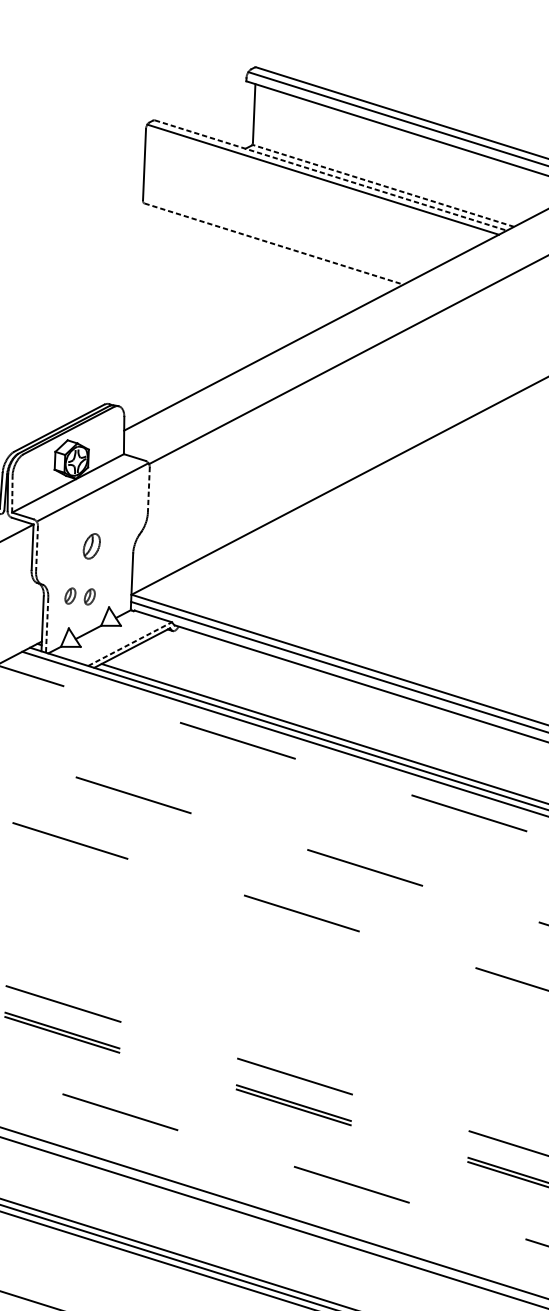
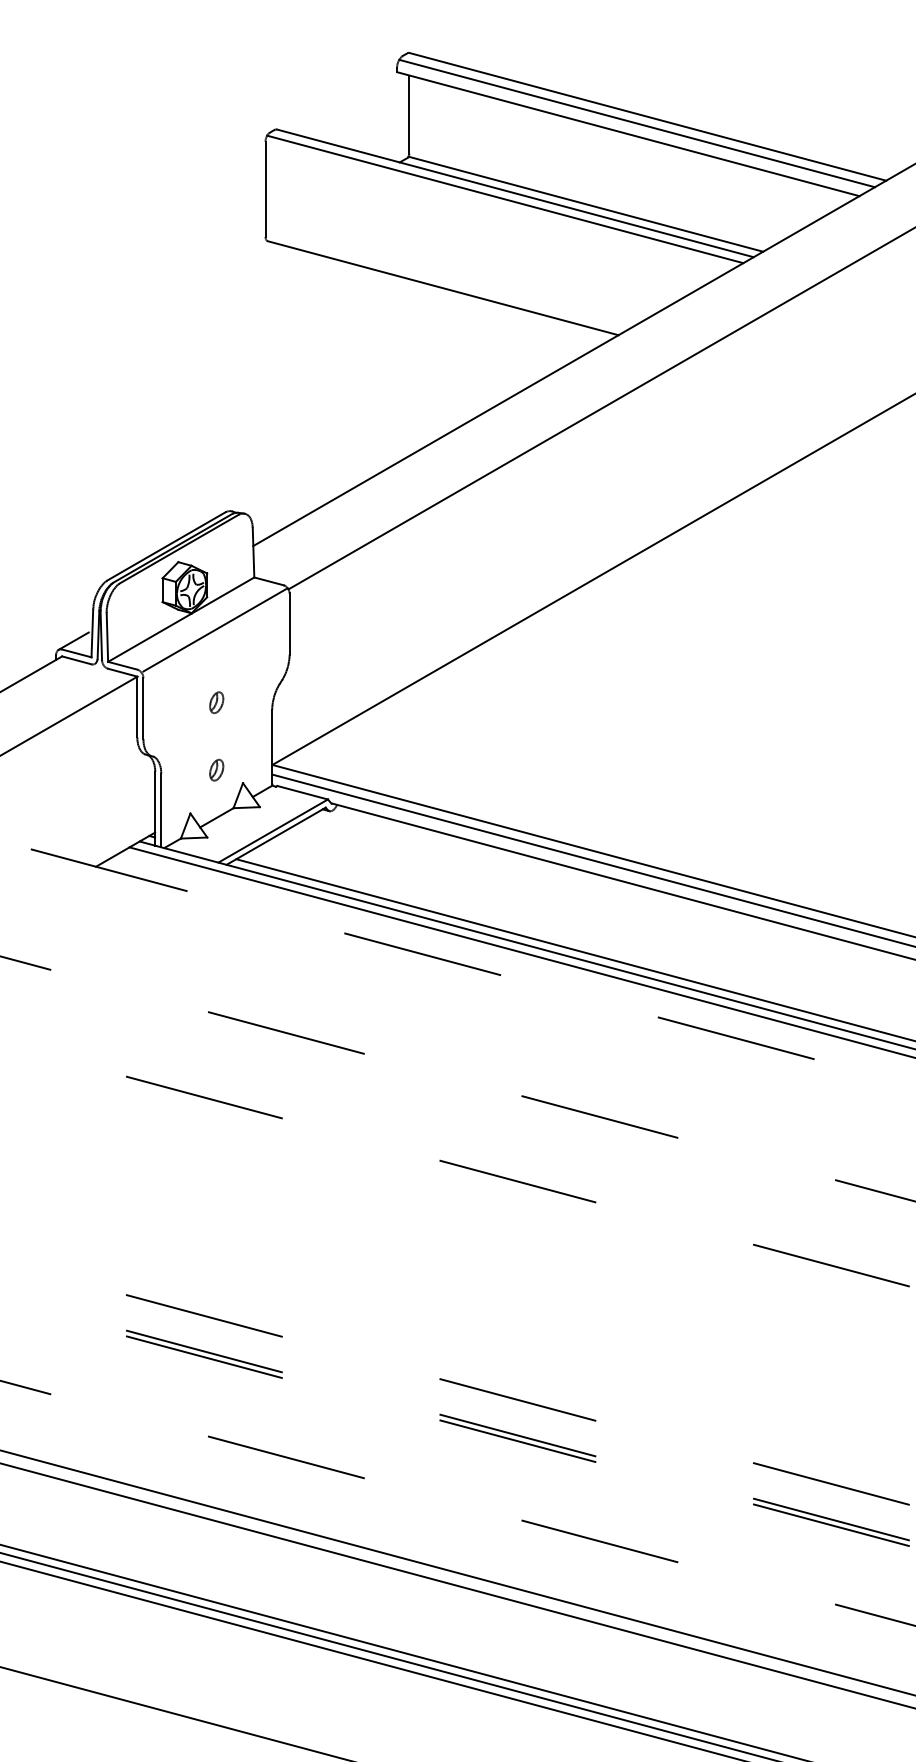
line: (330, 175) -> (515, 193), dashed -> solid
line: (382, 186) -> (585, 204), dashed -> solid
line: (274, 244) -> (443, 288), dashed -> solid
line: (148, 489) -> (289, 623), dashed -> solid
line: (12, 493) -> (107, 636), dashed -> solid
part: (91, 546) -> (216, 702), size x0.62
line: (37, 549) -> (143, 709), dashed -> solid
part: (70, 595) -> (190, 769), removed
line: (47, 625) -> (161, 810), dashed -> solid
line: (130, 643) -> (273, 830), dashed -> solid

